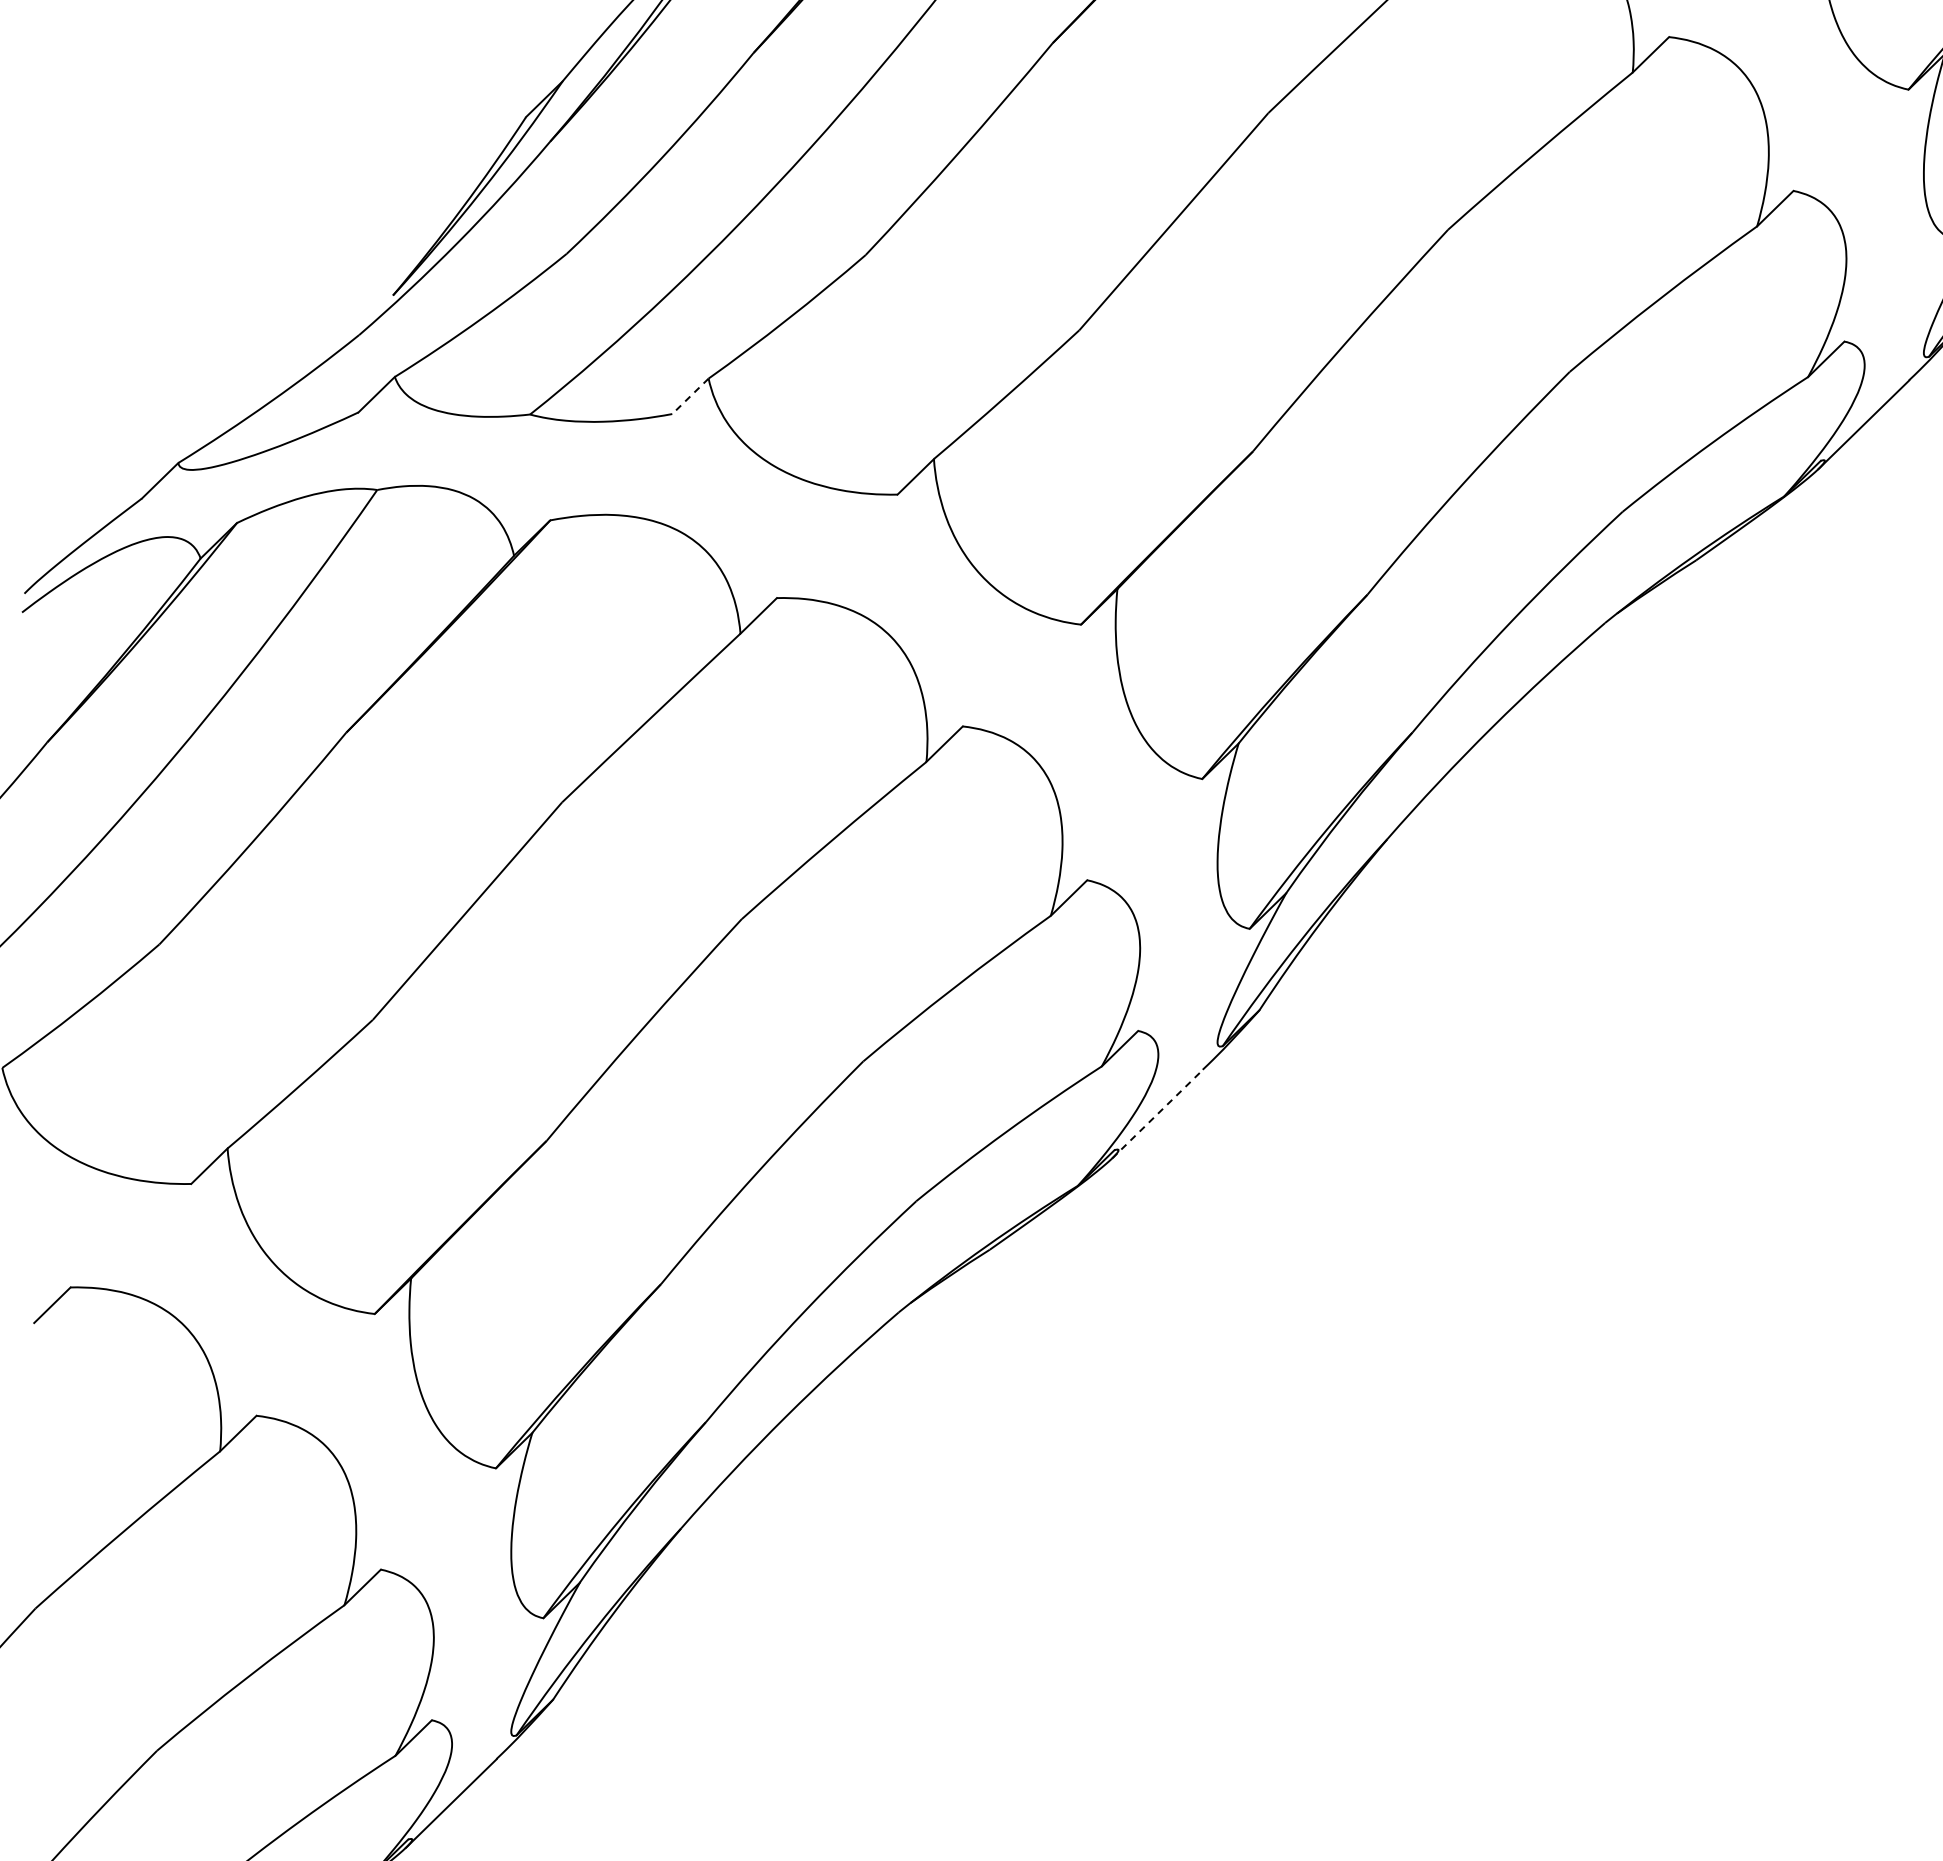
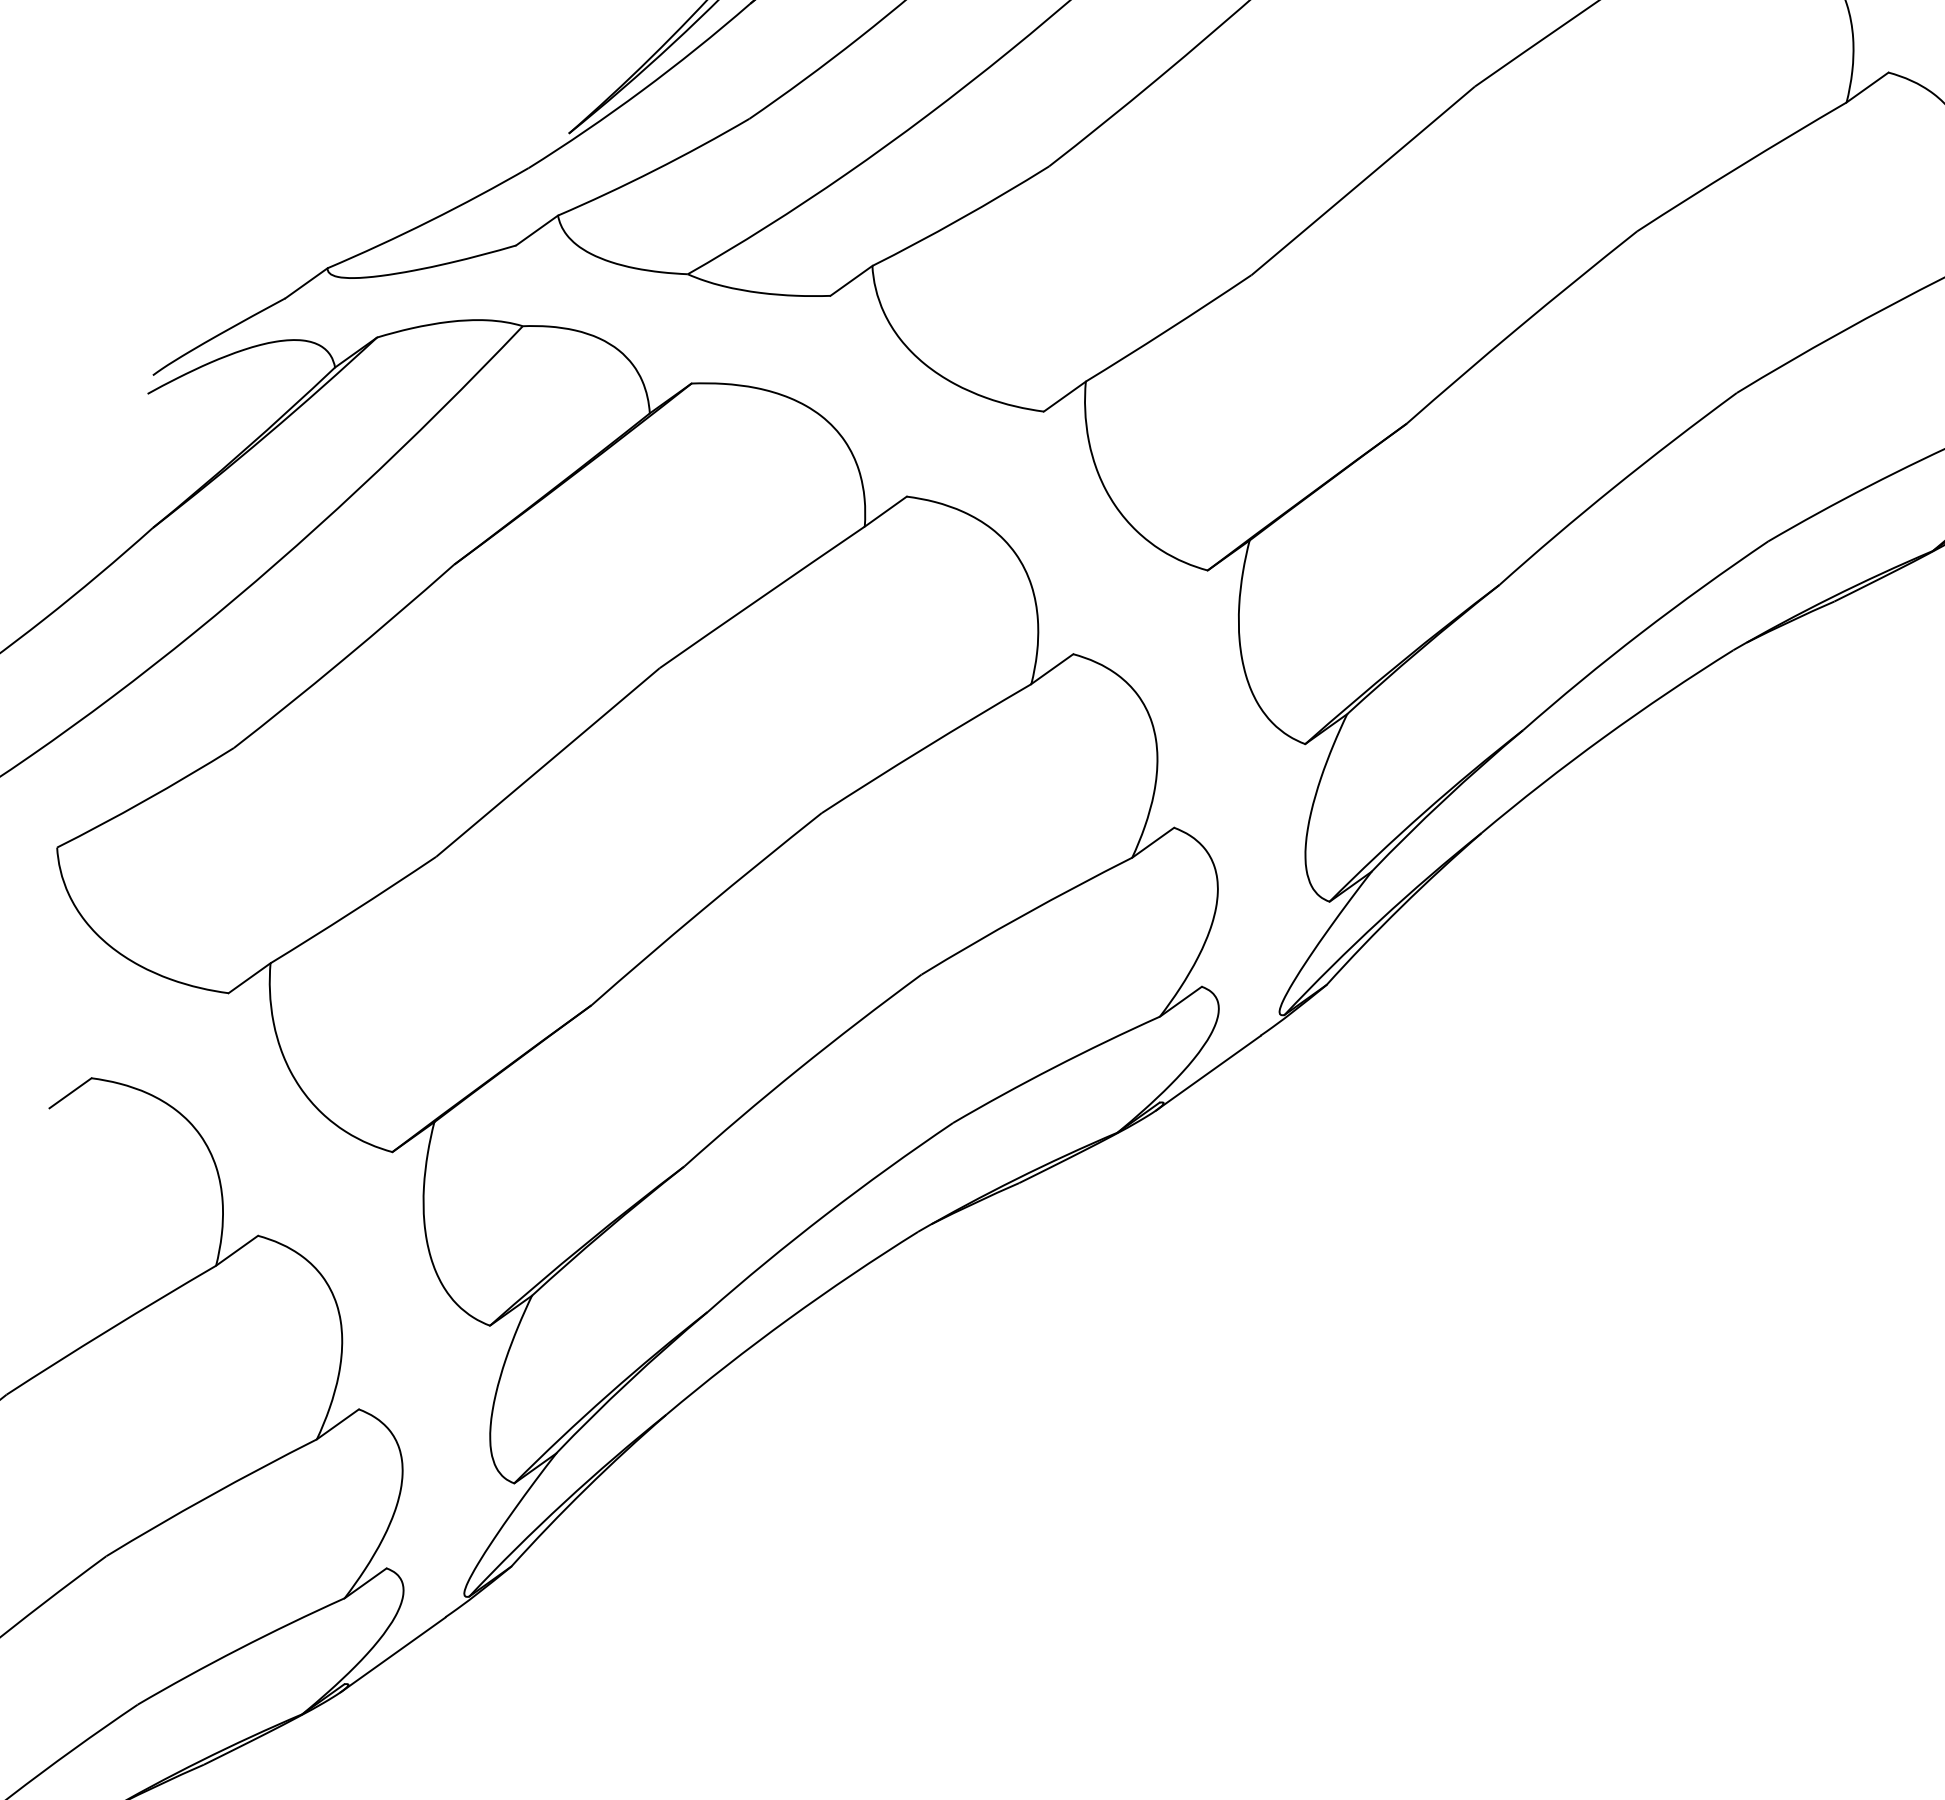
line: (690, 396) -> (851, 281), dashed -> solid
line: (1157, 1113) -> (1208, 1072), dashed -> solid

